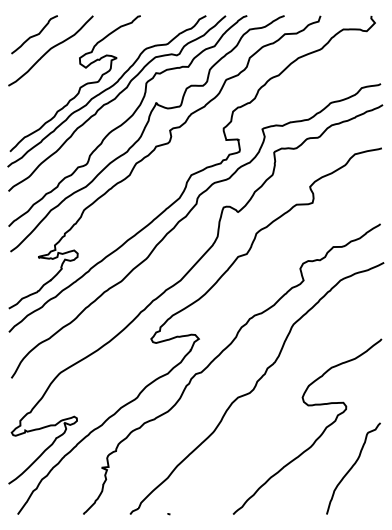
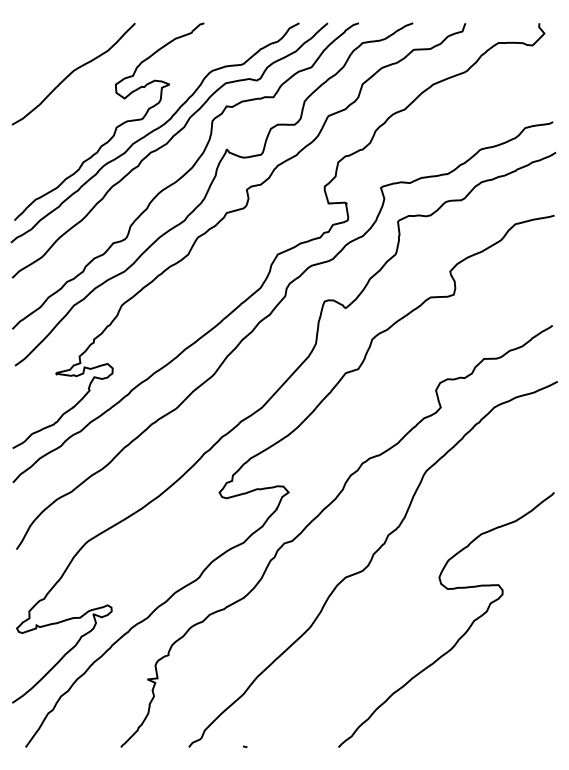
curve: (34, 34) -> (49, 50), removed
curve: (352, 468) -> (511, 680), removed

